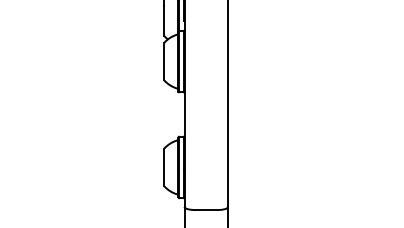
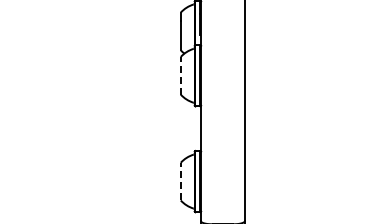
line: (164, 61) -> (181, 75), solid -> dashed
line: (164, 167) -> (181, 181), solid -> dashed

